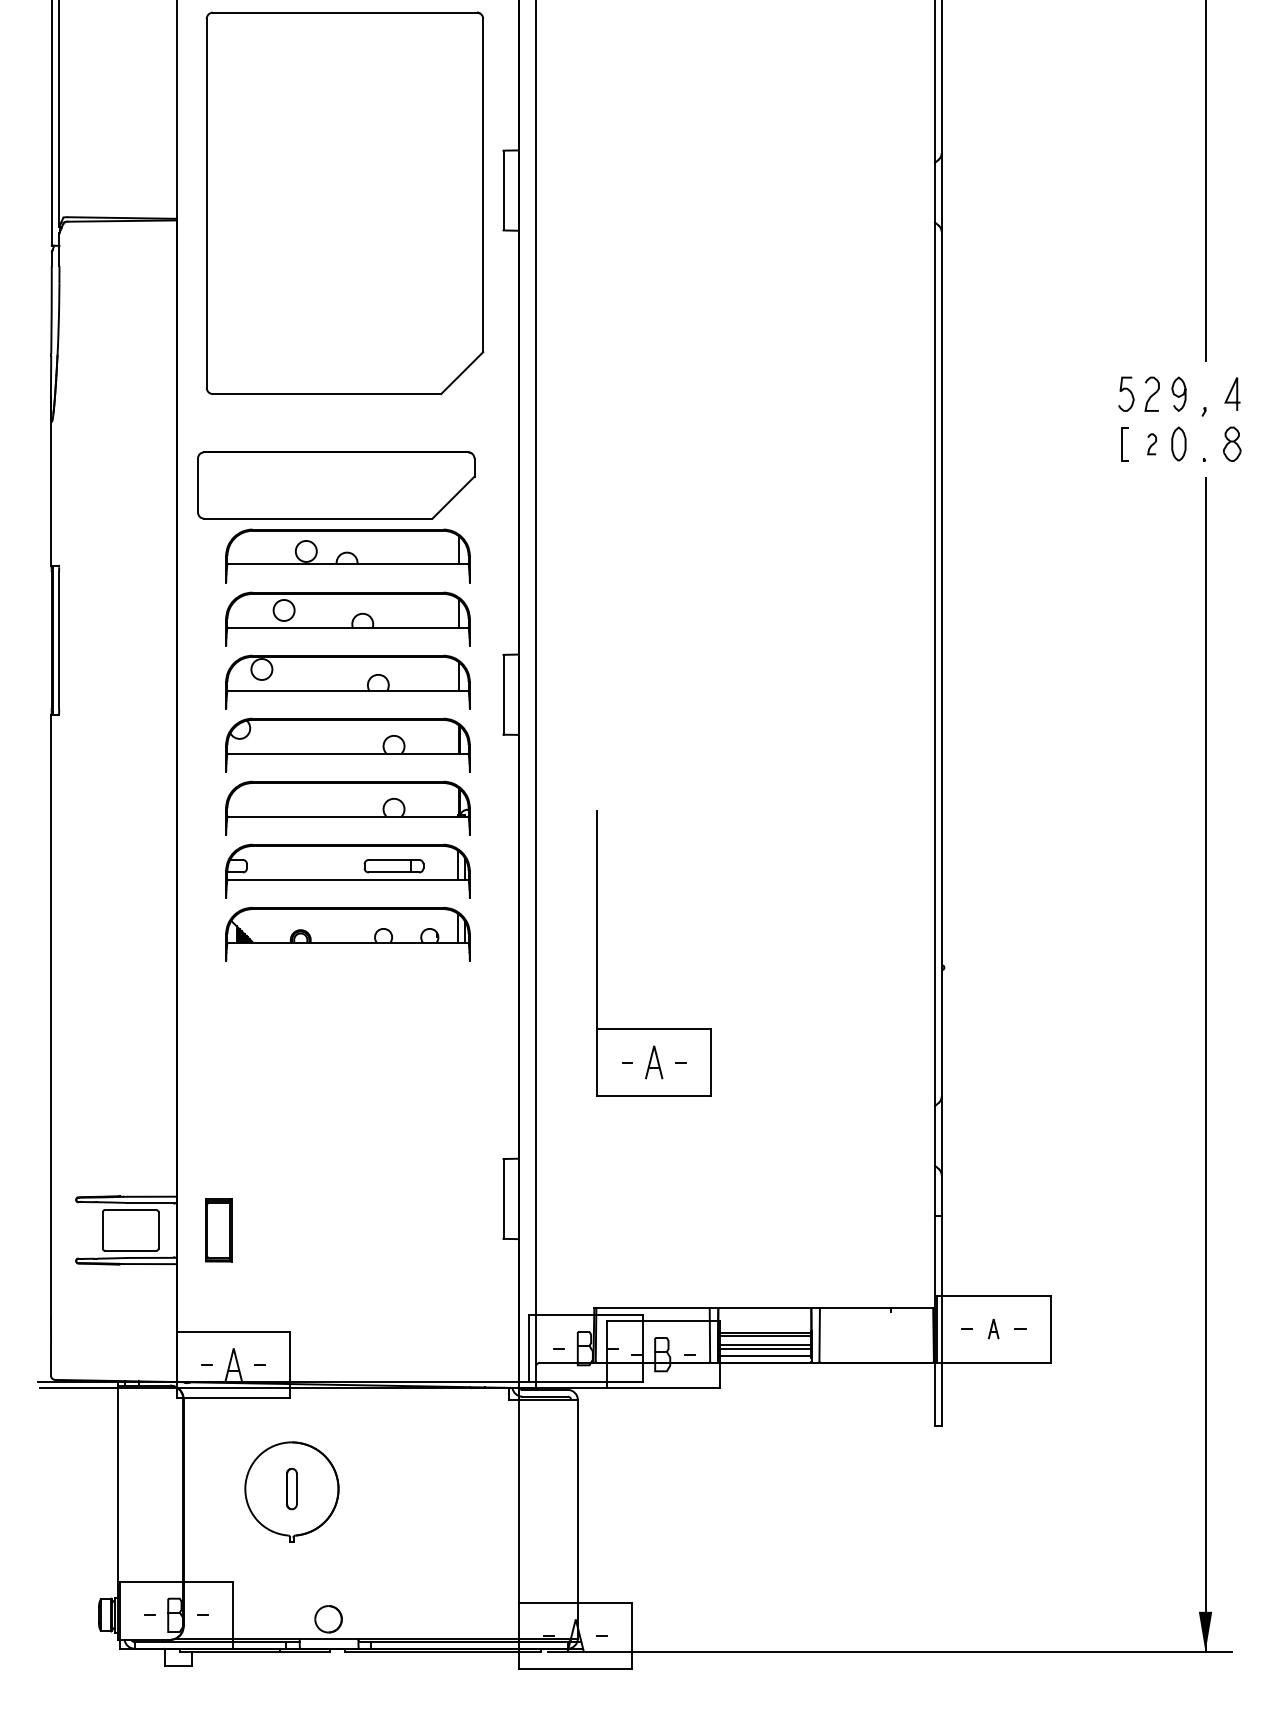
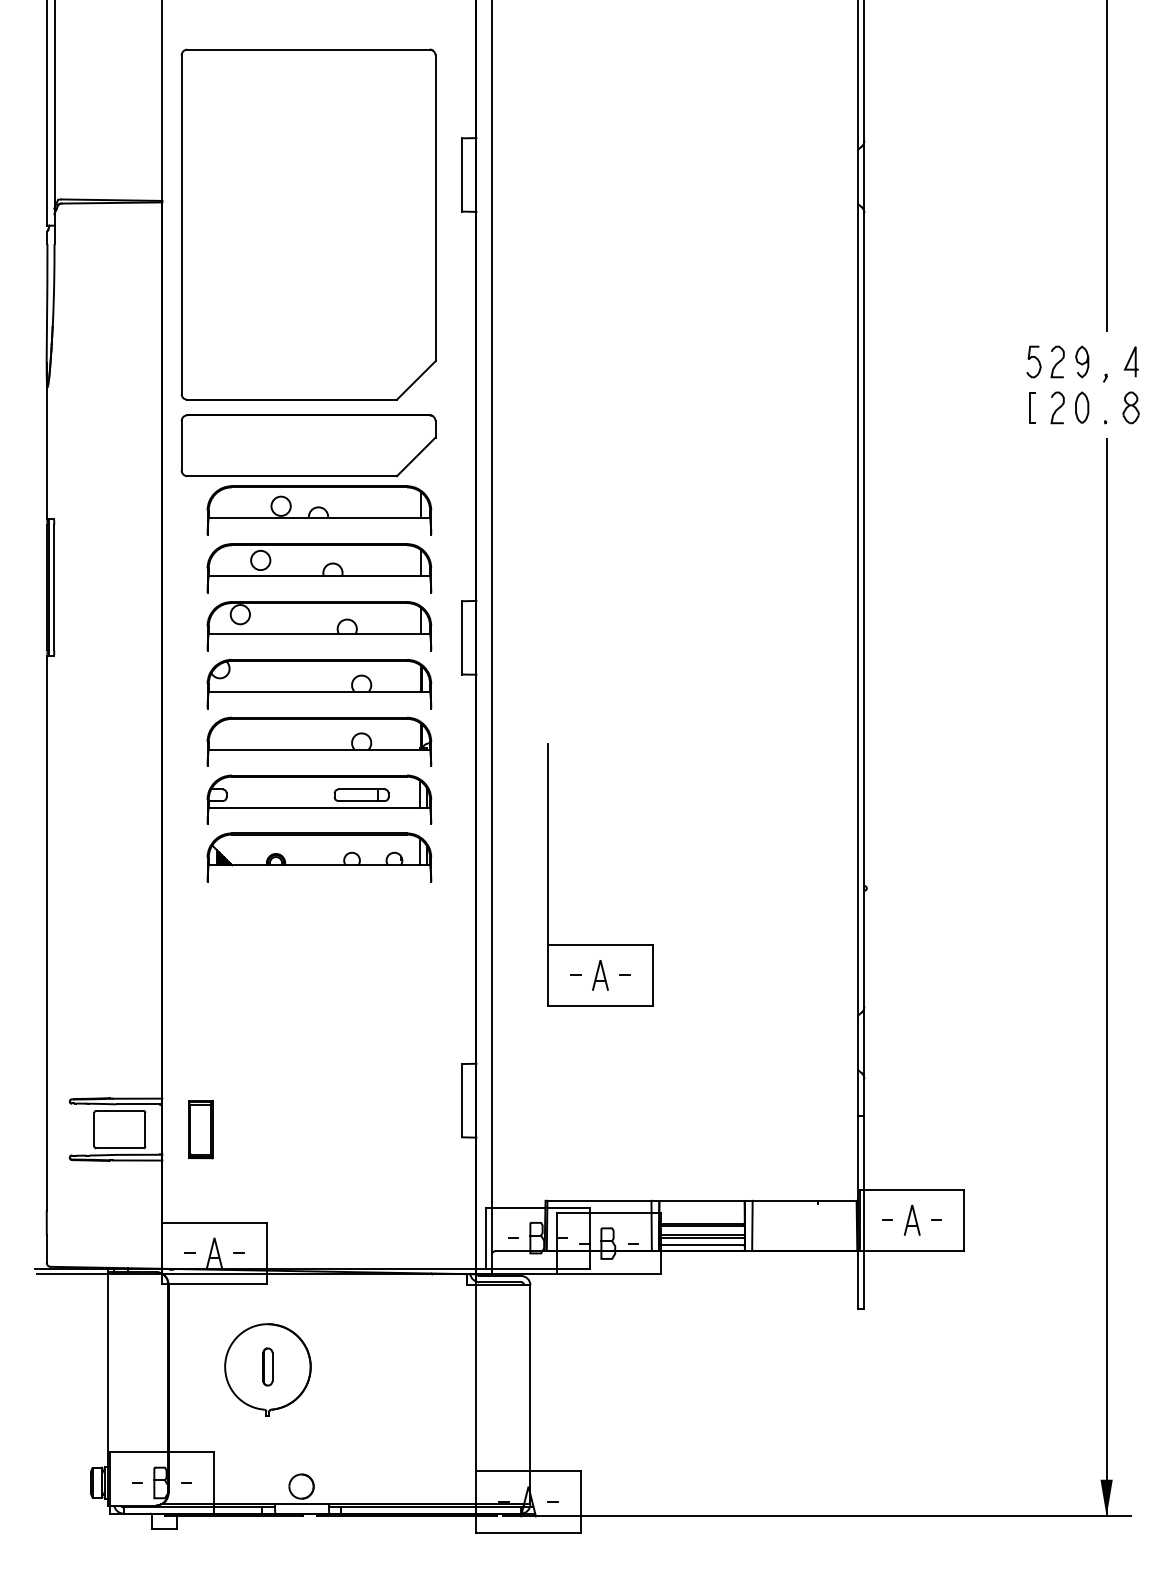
part: (344, 203) -> (308, 224), moved
part: (1152, 443) -> (1057, 407), size x1.67
part: (992, 1328) -> (911, 1219), size x1.67

